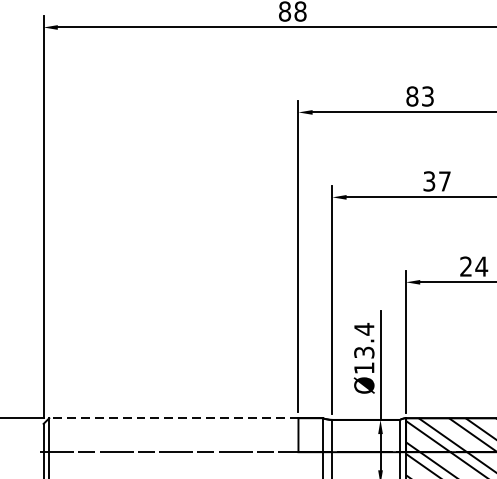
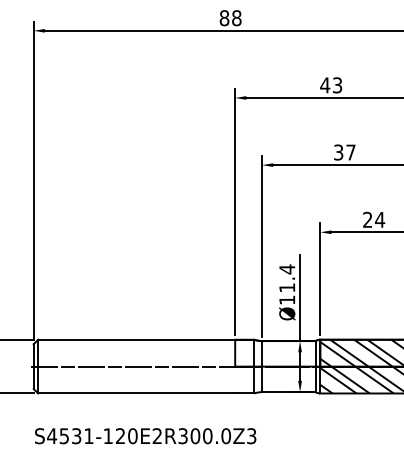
text: (412, 96) -> (325, 85), 83 -> 43
text: (364, 352) -> (287, 287), Ø13.4 -> Ø11.4
line: (173, 417) -> (136, 339), dashed -> solid

